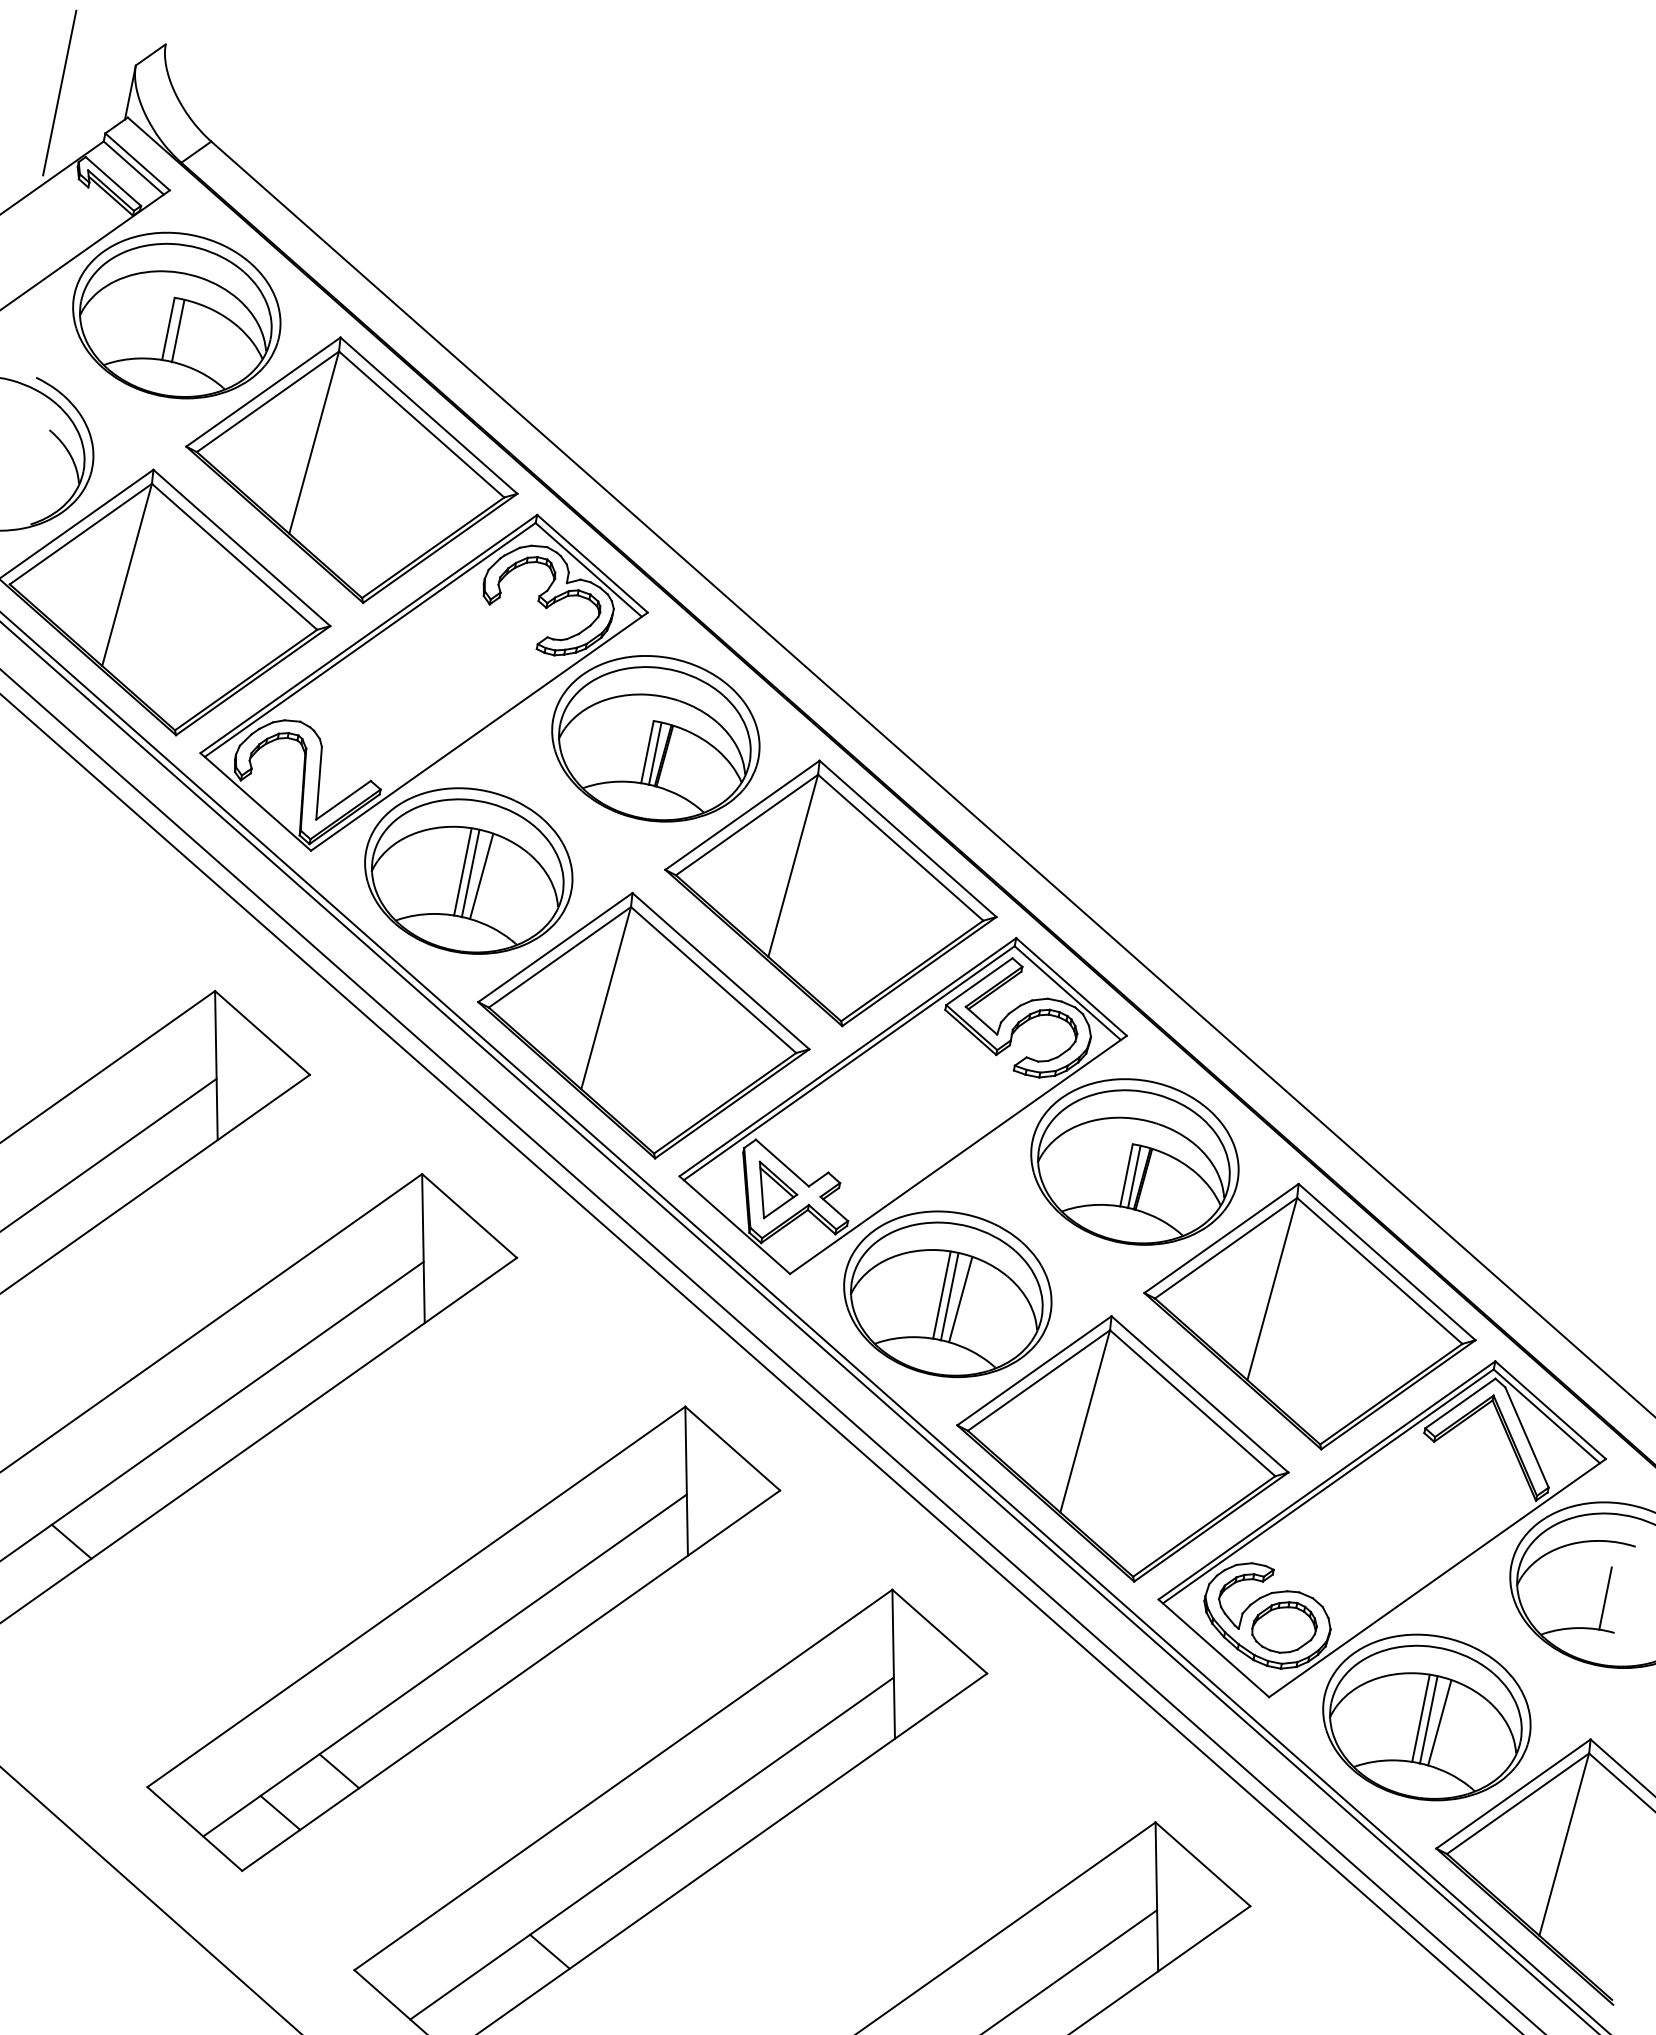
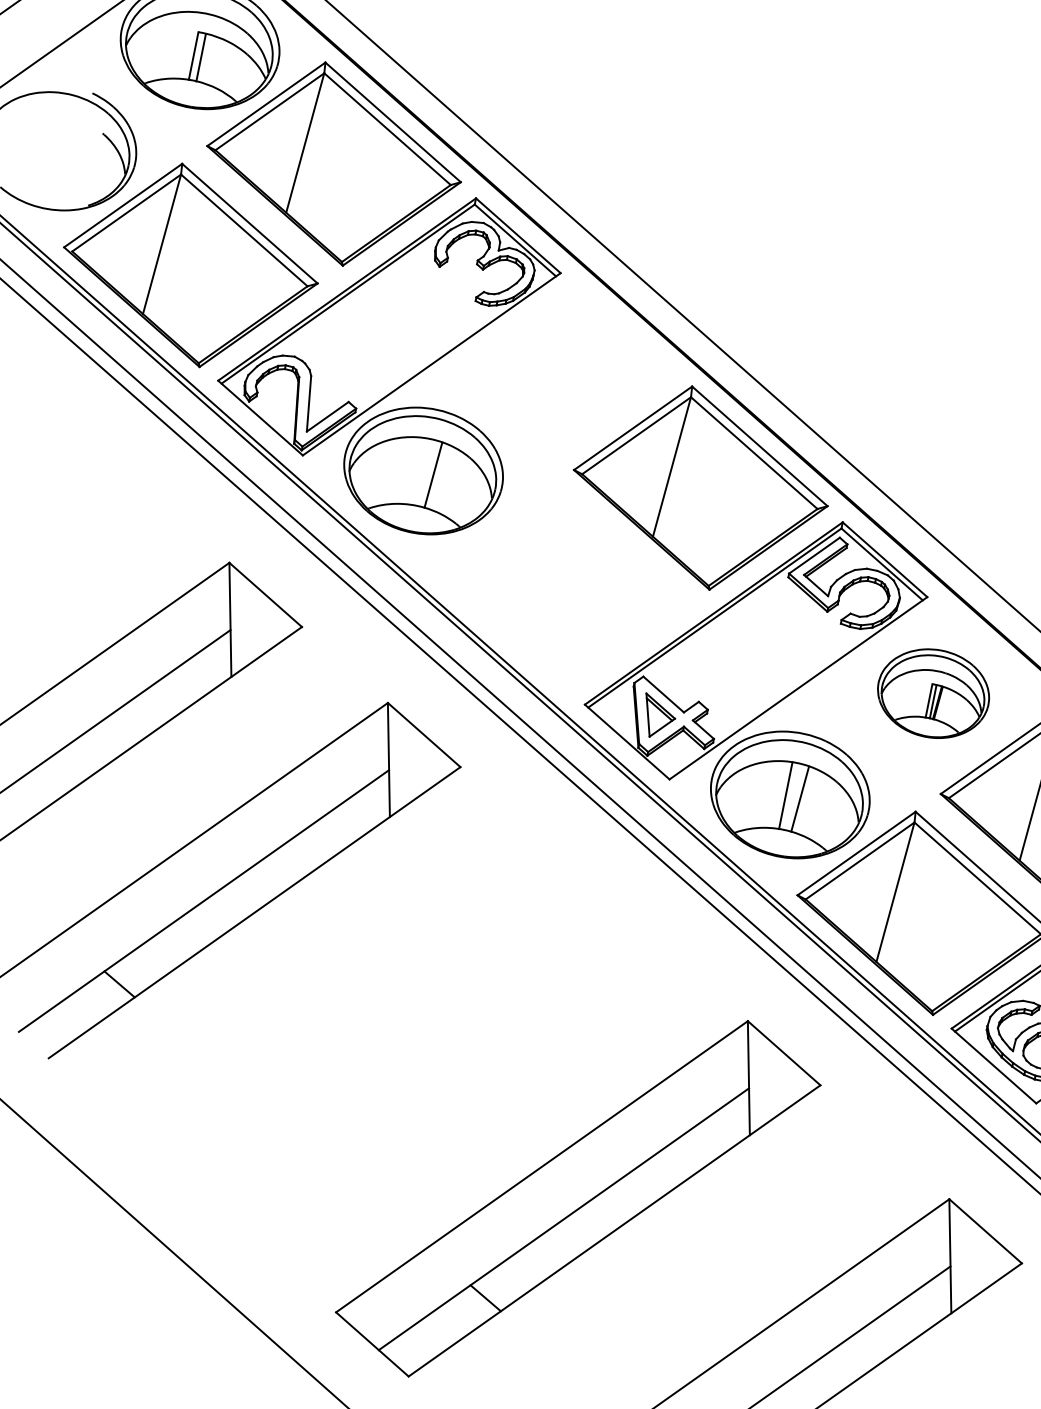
part: (655, 738) -> (566, 369), removed
line: (462, 871) -> (418, 471), removed
line: (470, 873) -> (424, 472), removed
part: (643, 1025) -> (557, 589), removed
part: (1134, 1161) -> (933, 693), size x0.7
line: (949, 1296) -> (791, 796), removed
part: (463, 1638) -> (419, 1058), removed

